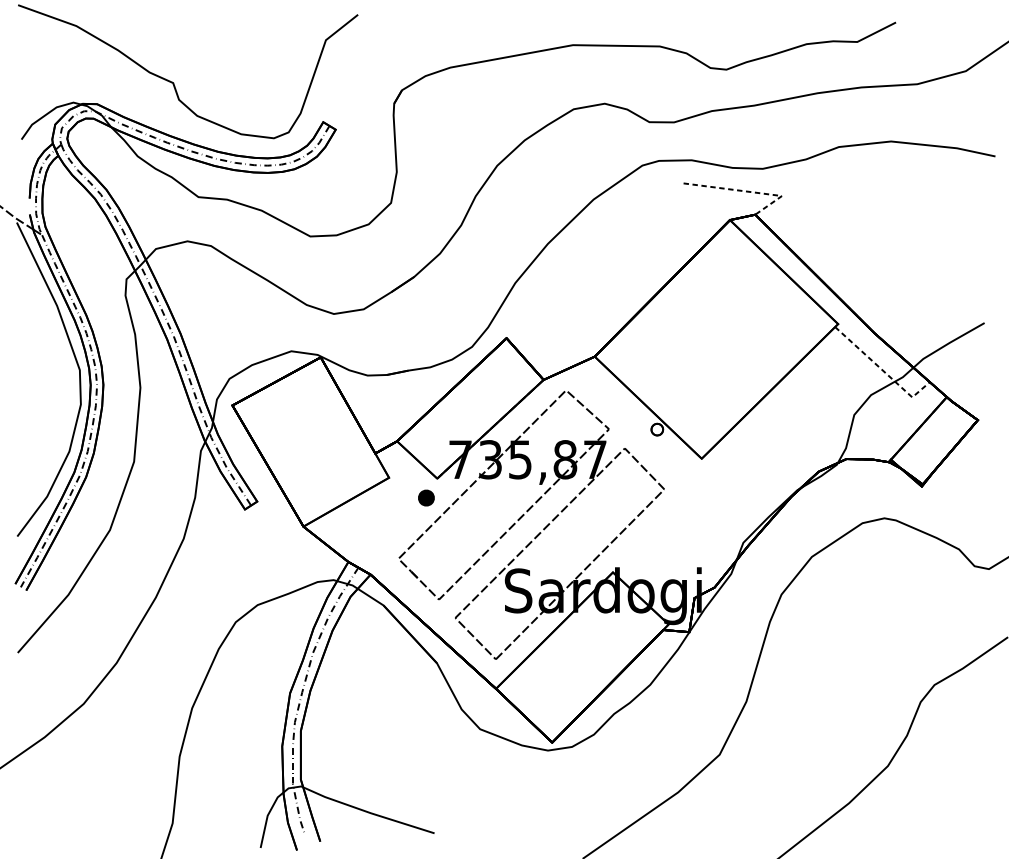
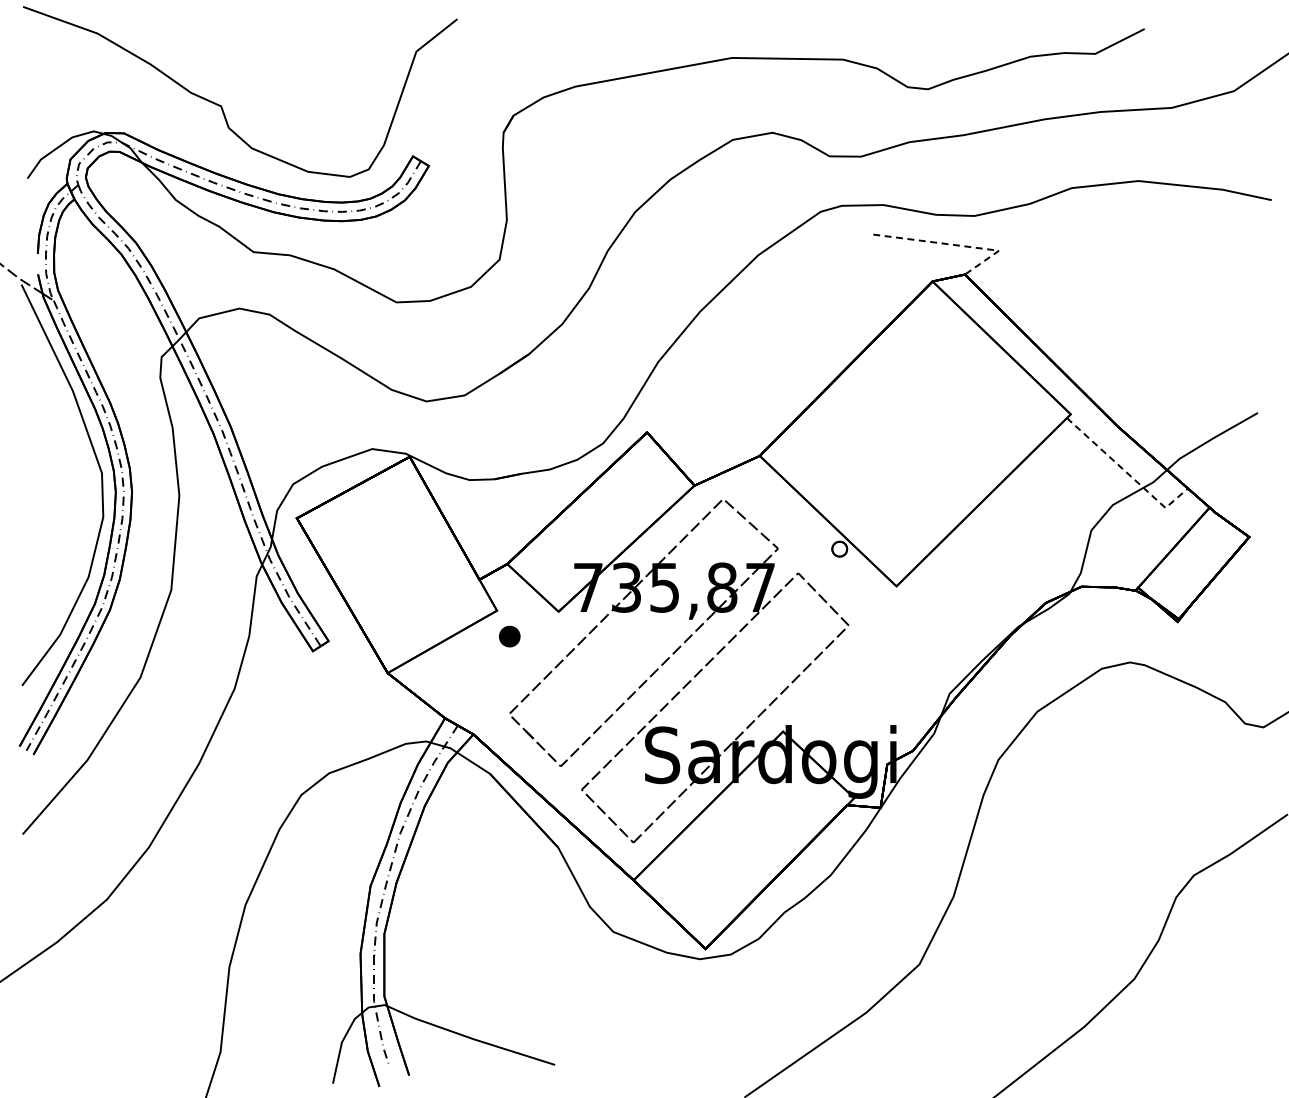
part: (426, 497) -> (509, 636), moved

